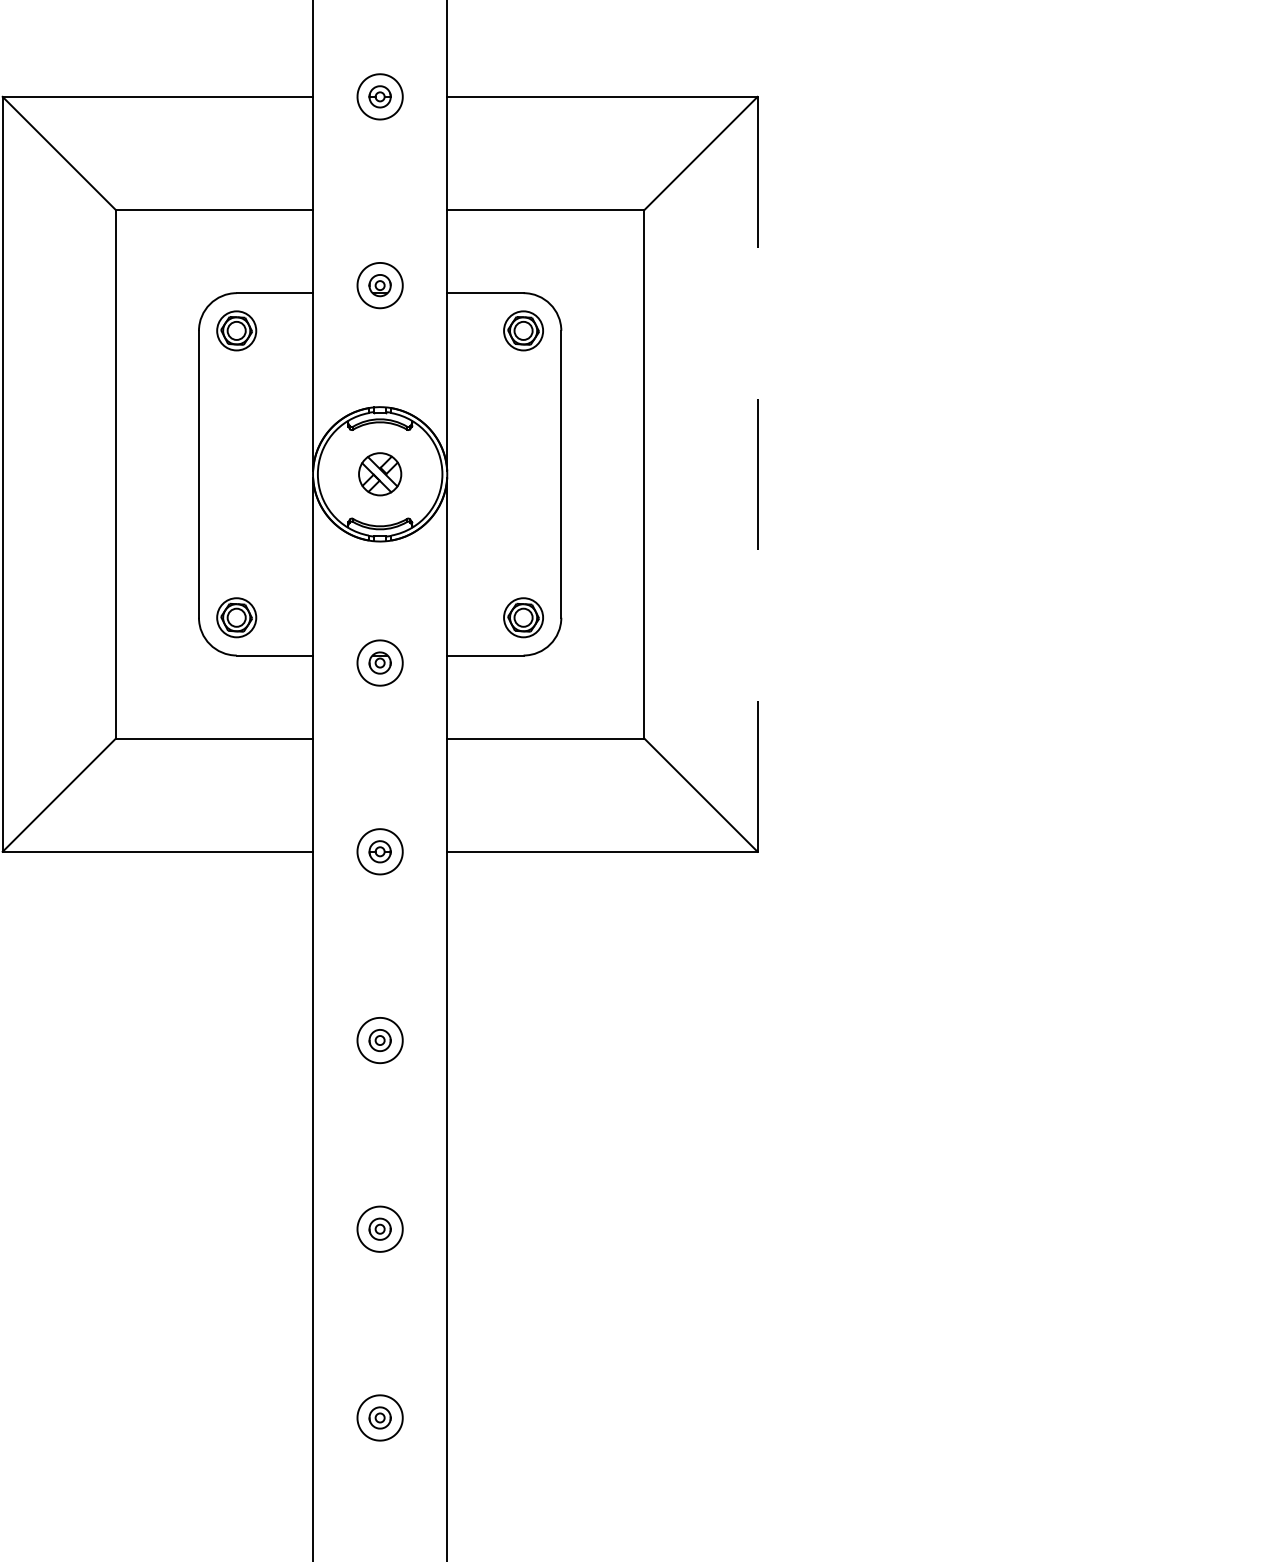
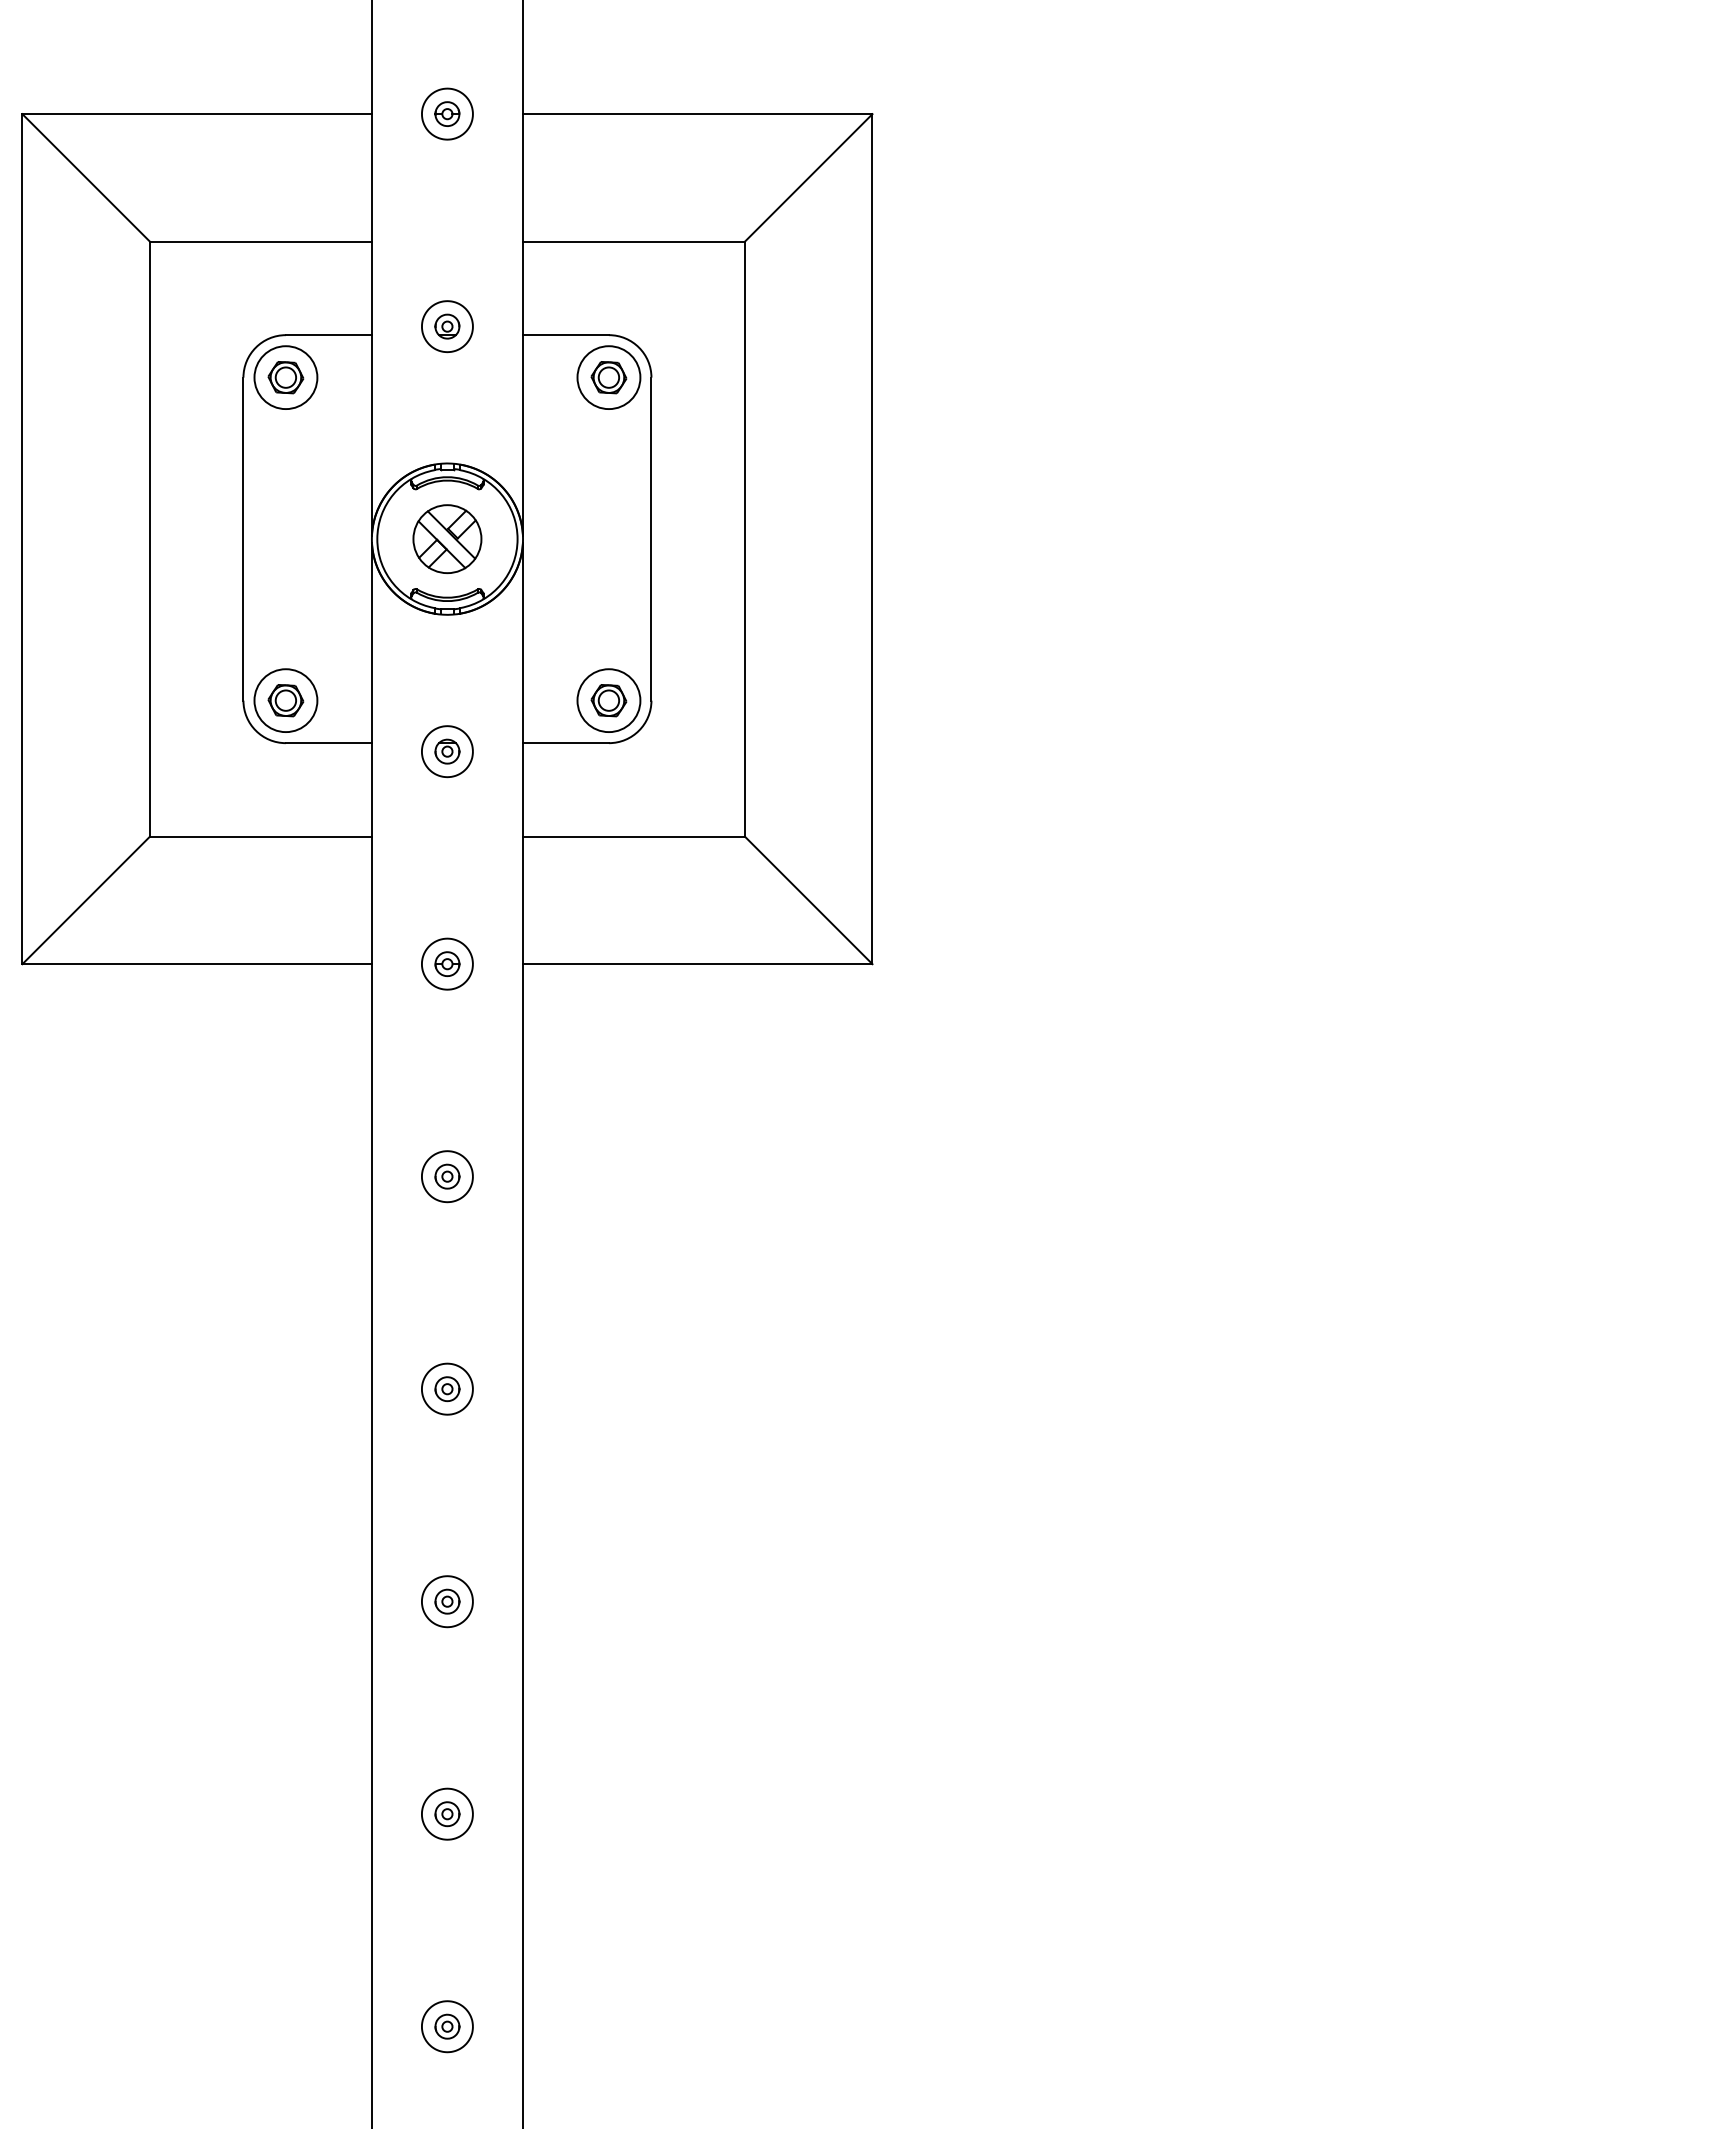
circle: (236, 330) -> (285, 377), size x1.43
circle: (523, 330) -> (608, 377), size x1.43
part: (380, 473) -> (447, 538), size x1.43
line: (757, 473) -> (872, 538), dashed -> solid
circle: (236, 617) -> (285, 700), size x1.43
circle: (523, 617) -> (608, 700), size x1.43

